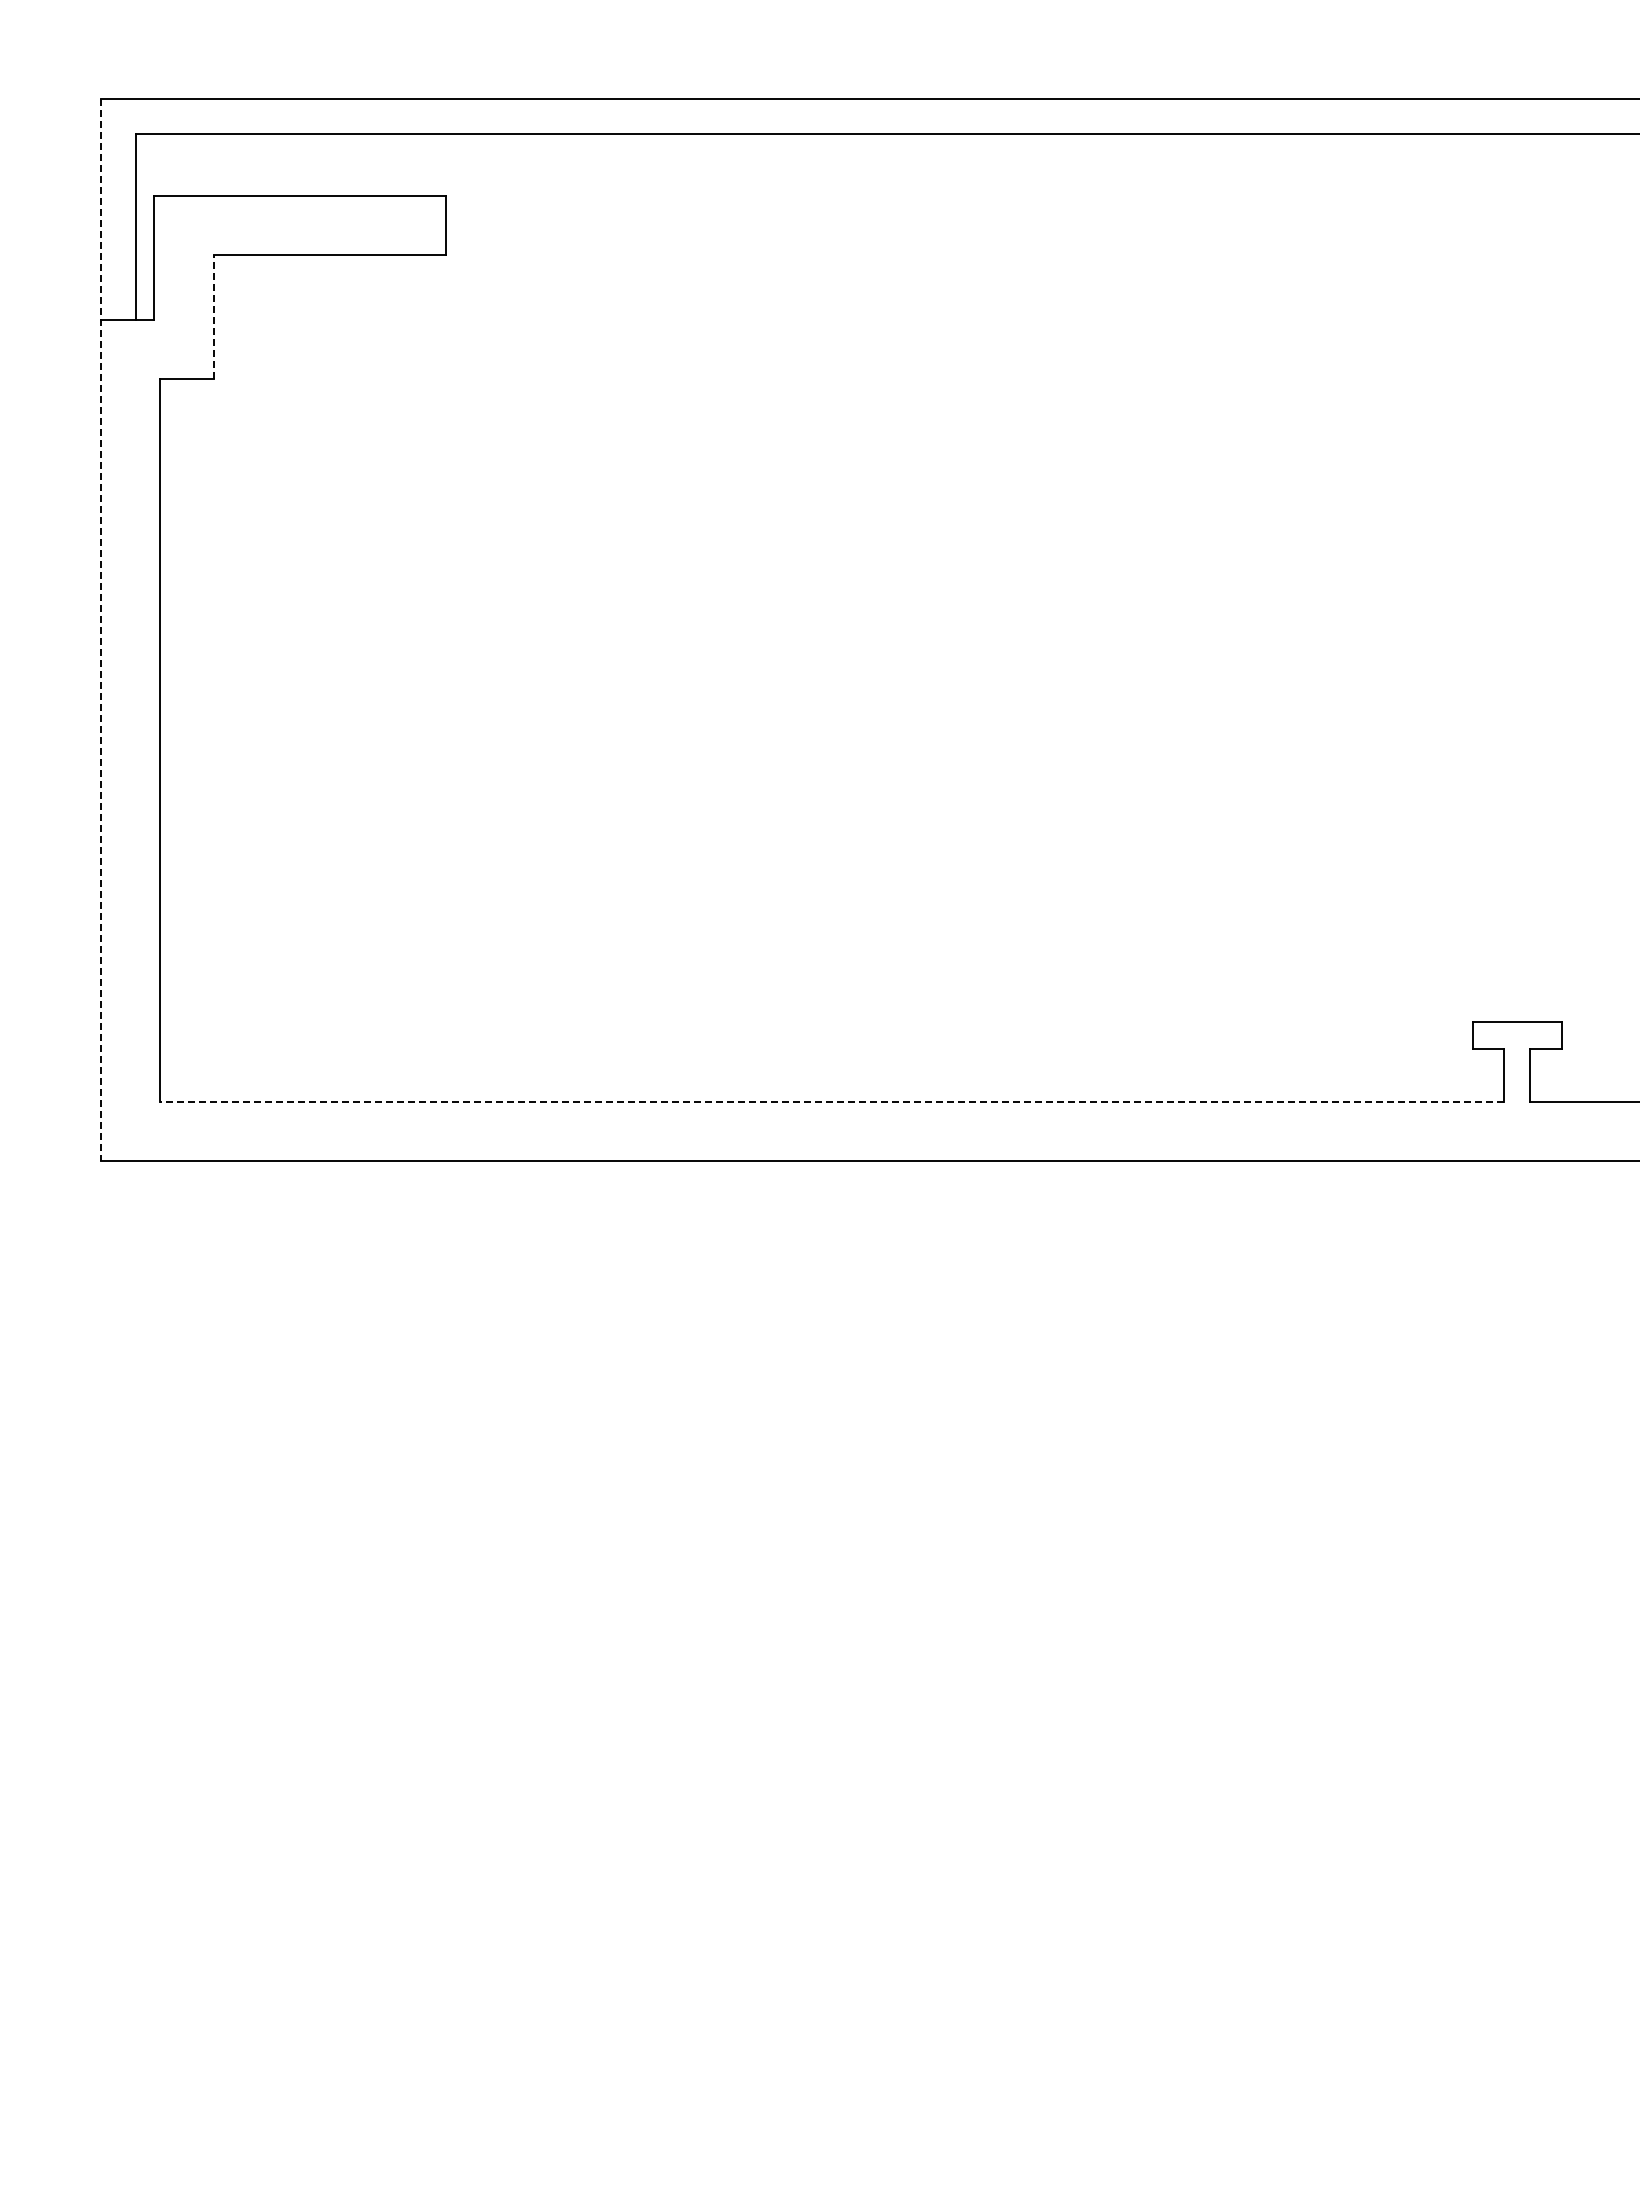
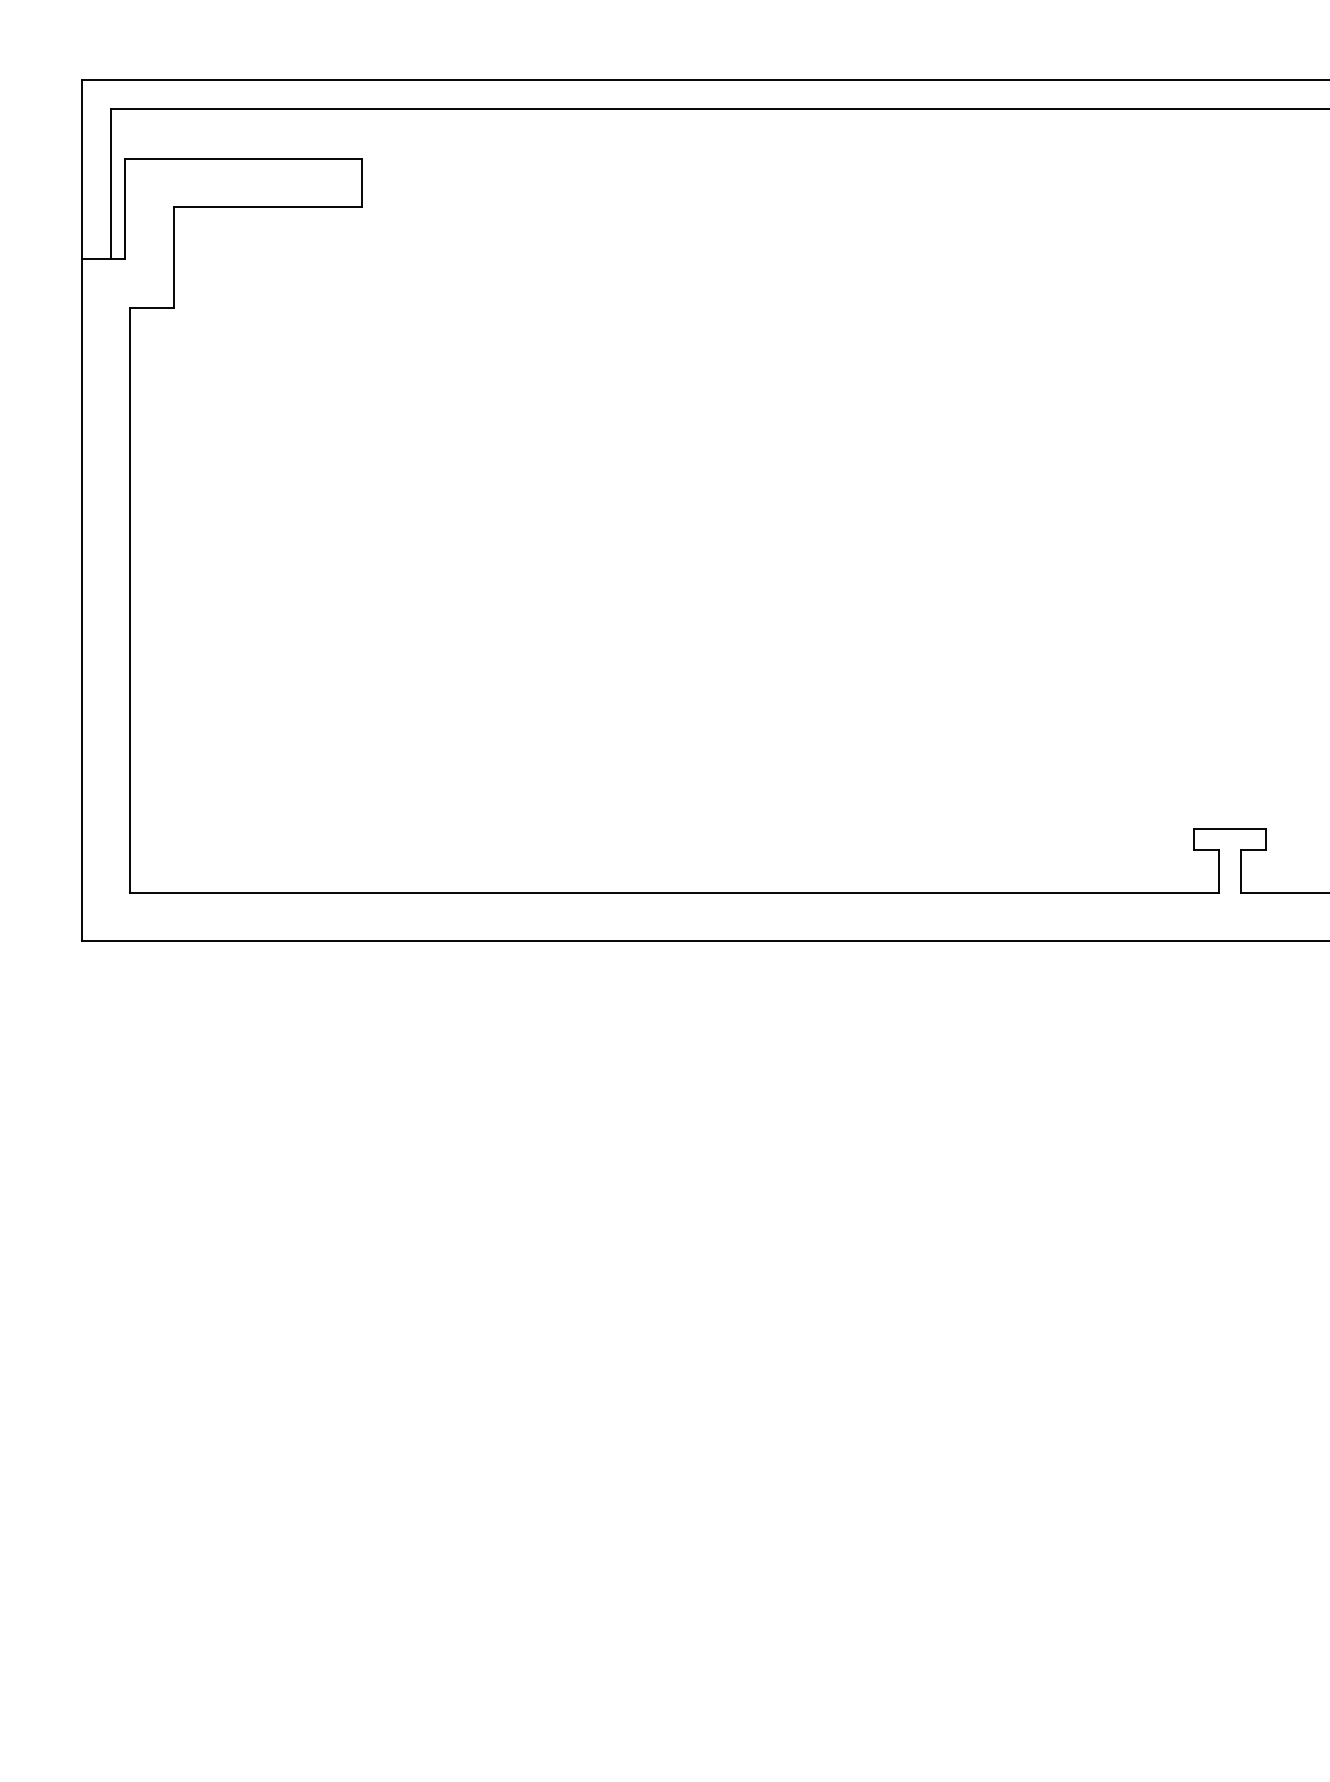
line: (213, 317) -> (173, 257), dashed -> solid
line: (100, 630) -> (81, 511), dashed -> solid
line: (831, 1101) -> (674, 893), dashed -> solid

